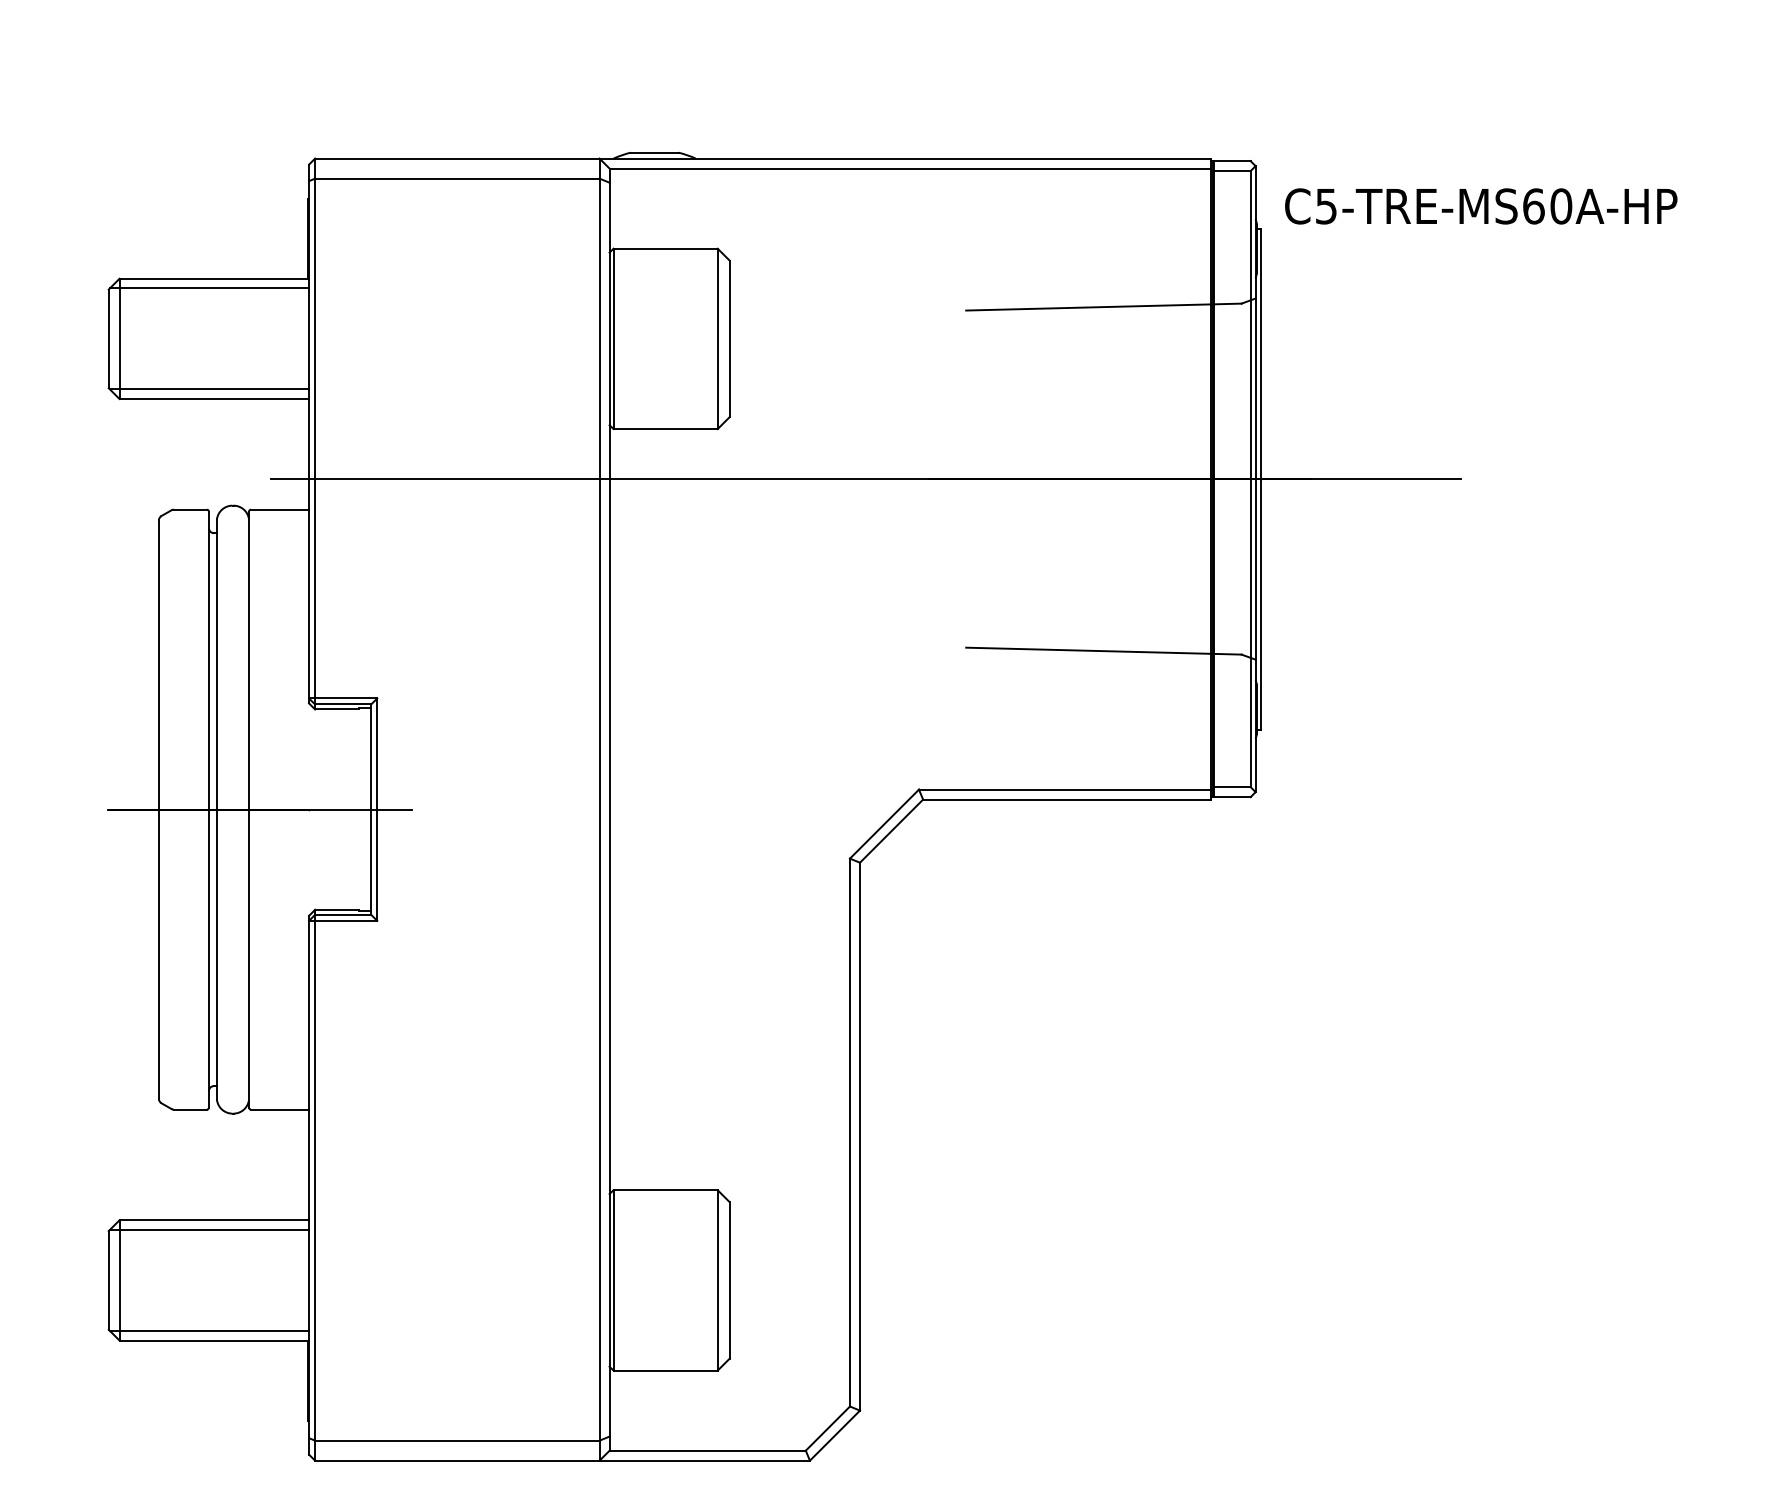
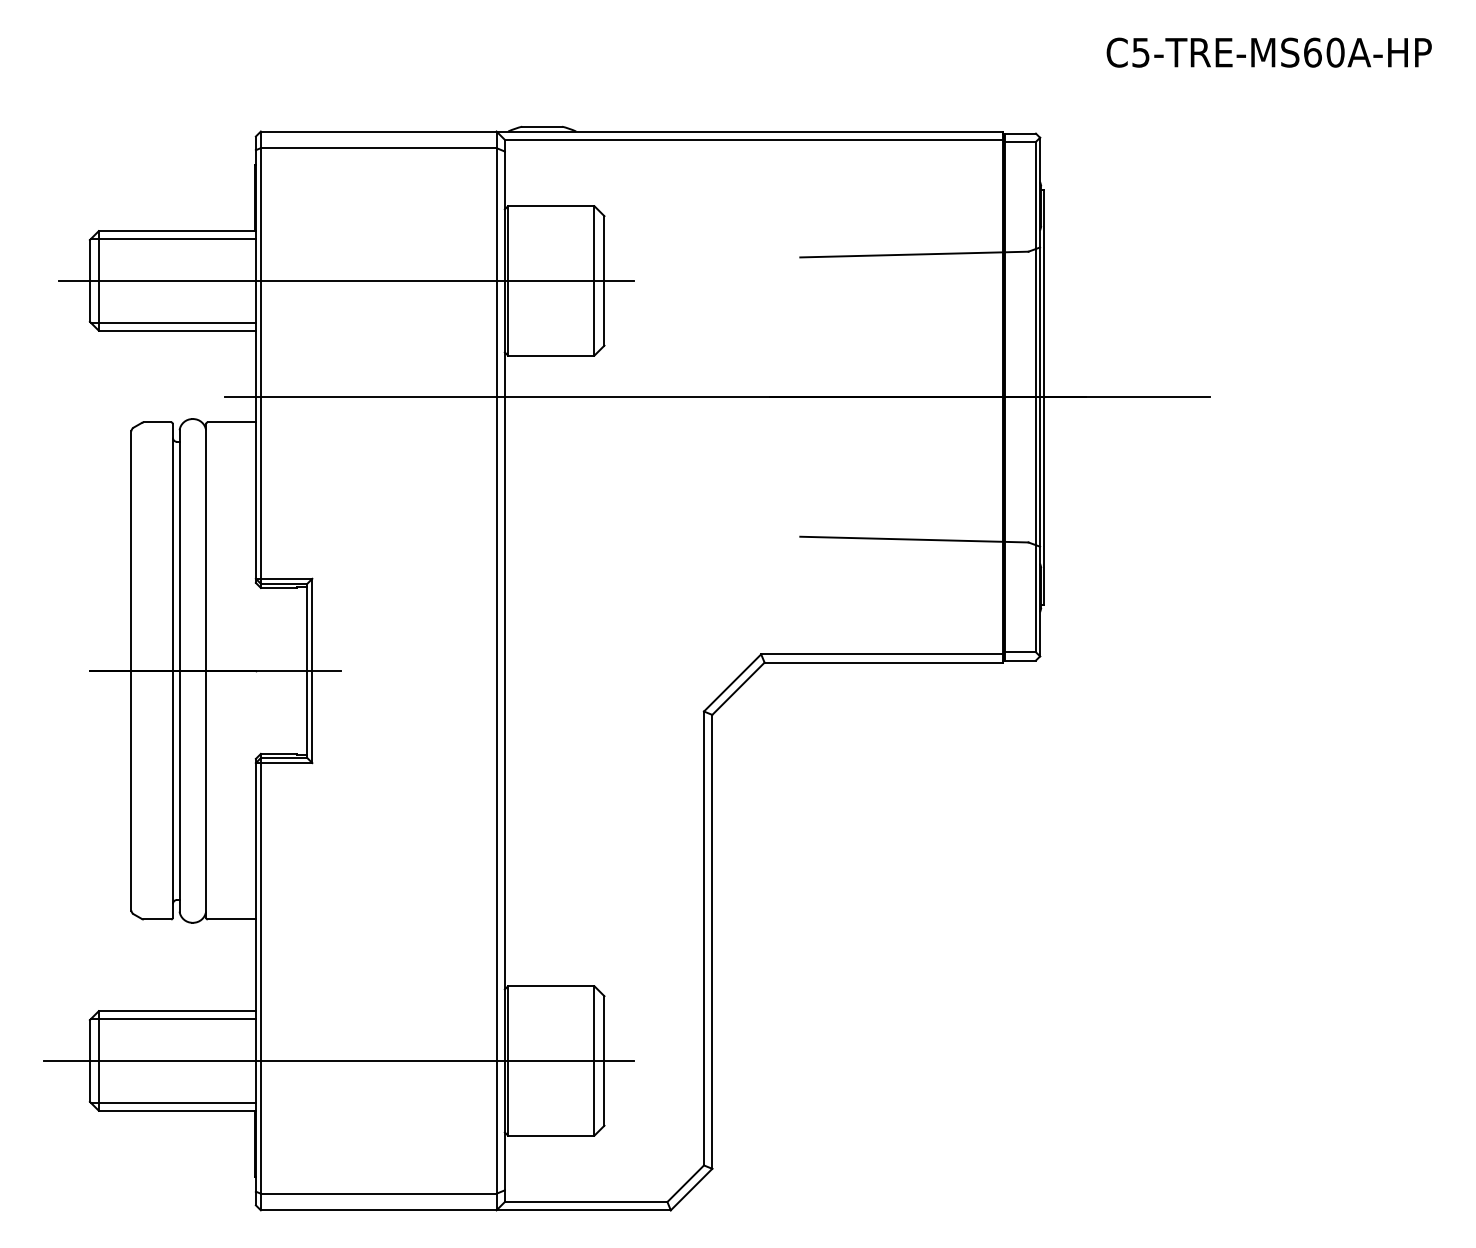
text: (1481, 206) -> (1269, 52), moved
line: (418, 338) -> (346, 280), added
line: (409, 1280) -> (339, 1061), added

